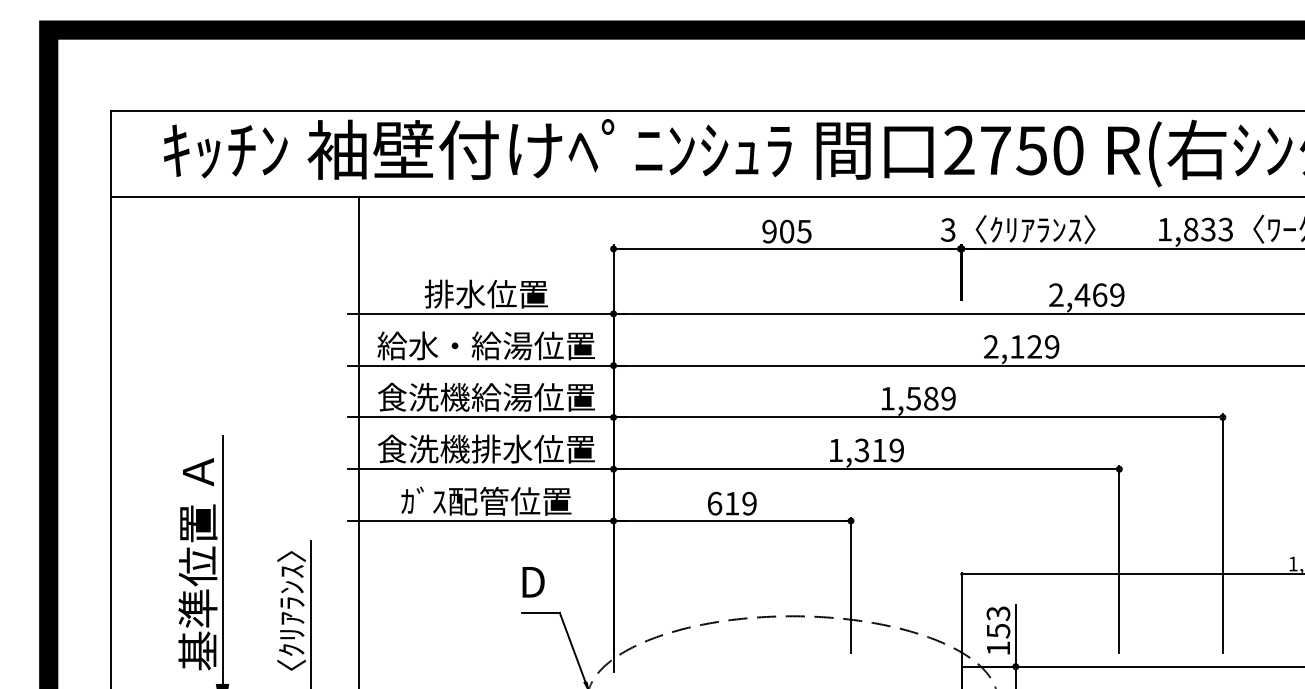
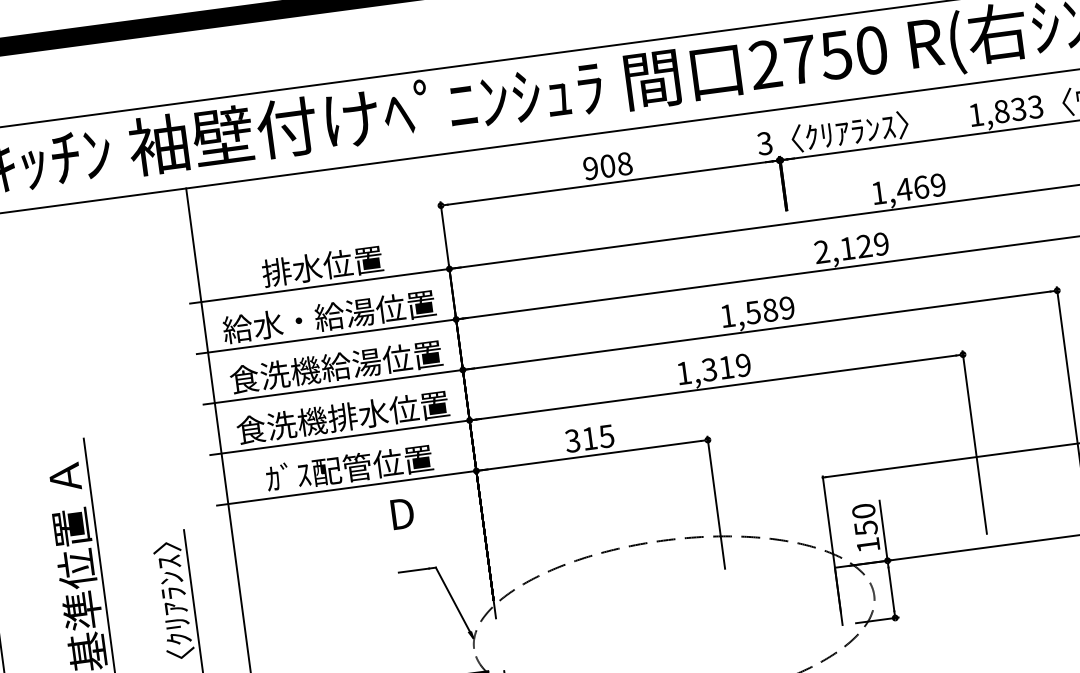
text: (803, 231) -> (623, 163), 905 -> 908
text: (1056, 294) -> (878, 192), 2,469 -> 1,469
text: (731, 503) -> (589, 438), 619 -> 315
text: (533, 582) -> (402, 514), moved
text: (998, 613) -> (863, 511), 153 -> 150

